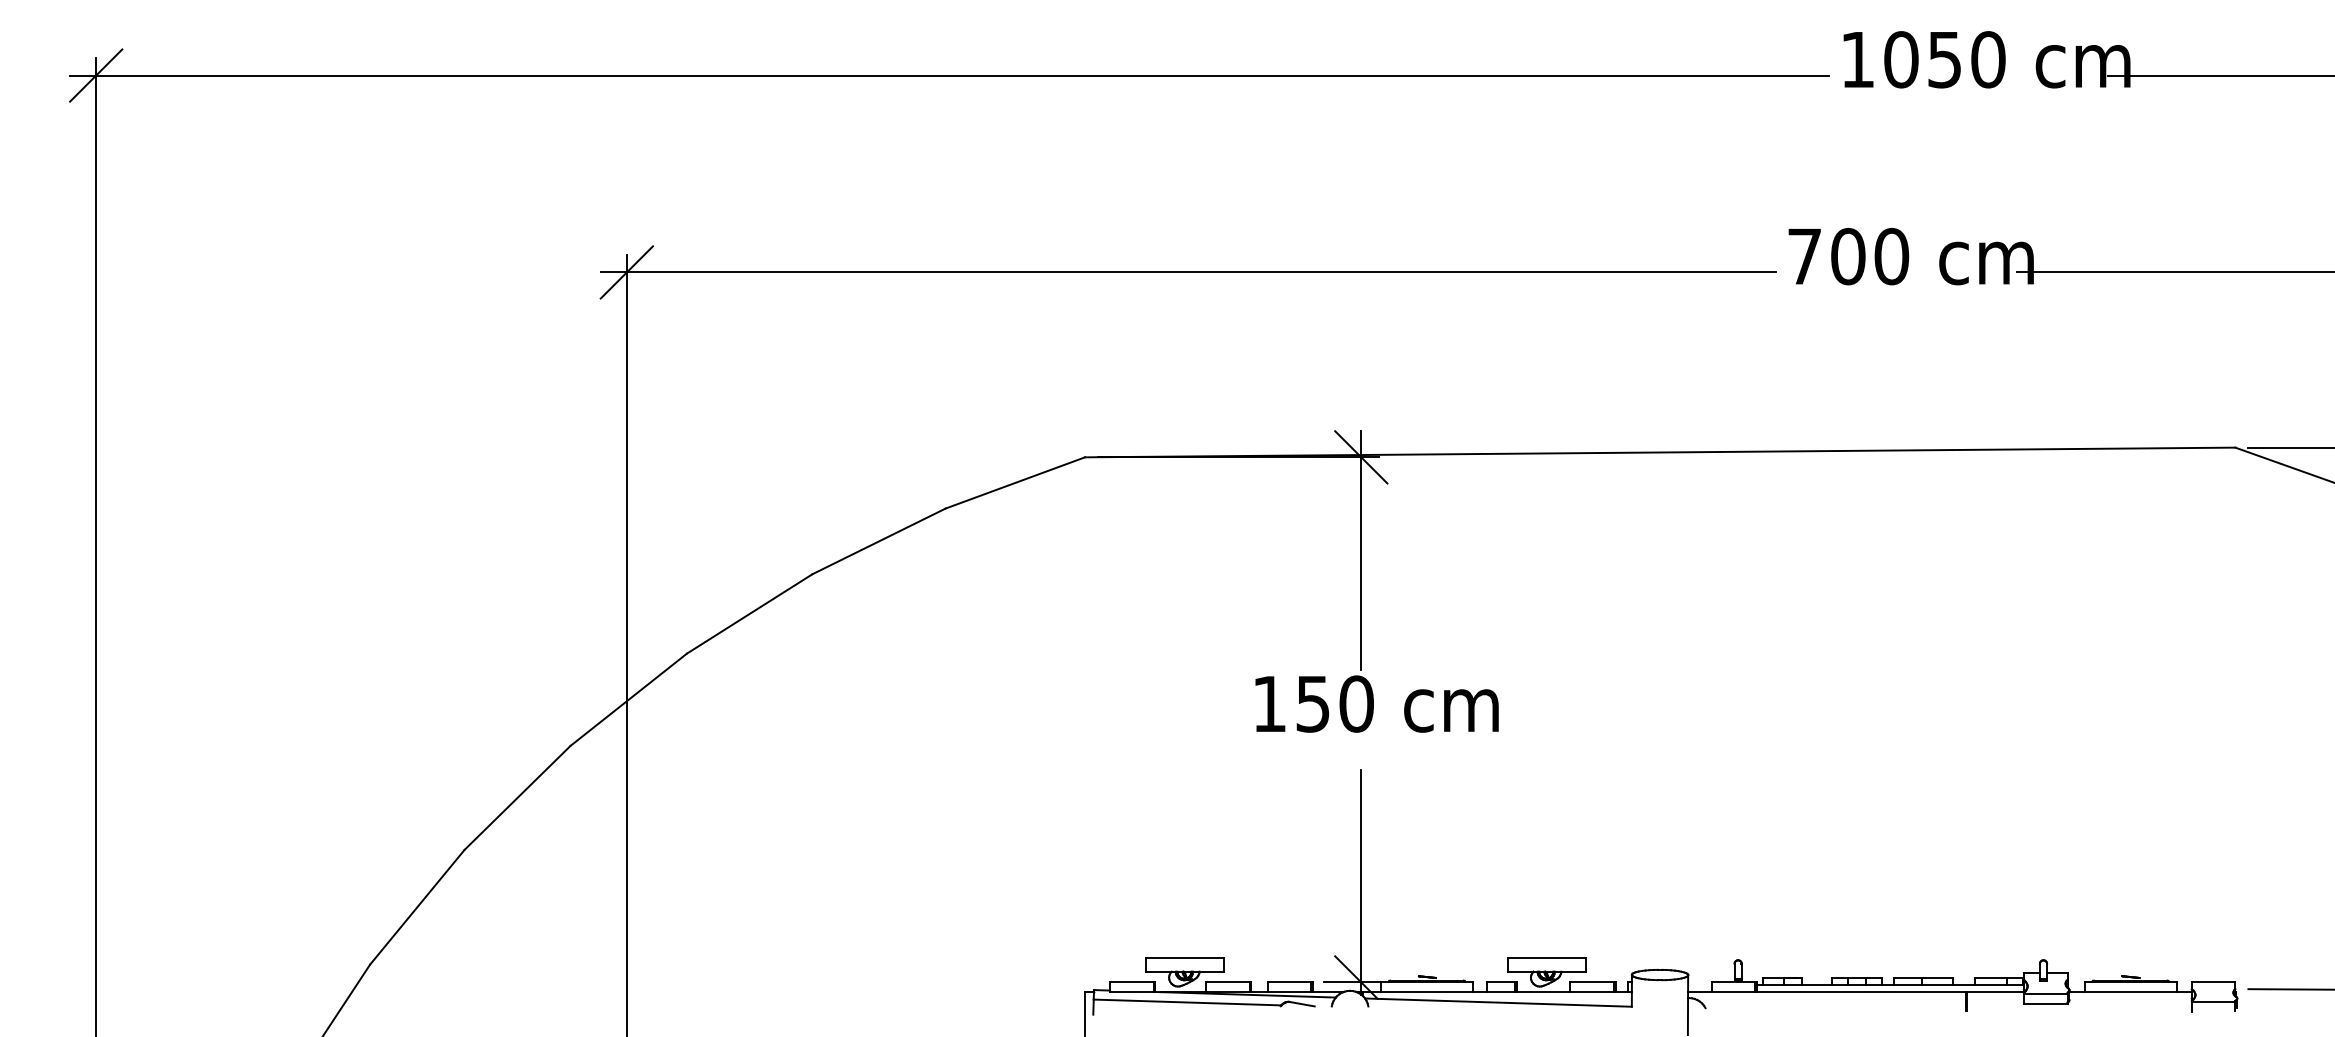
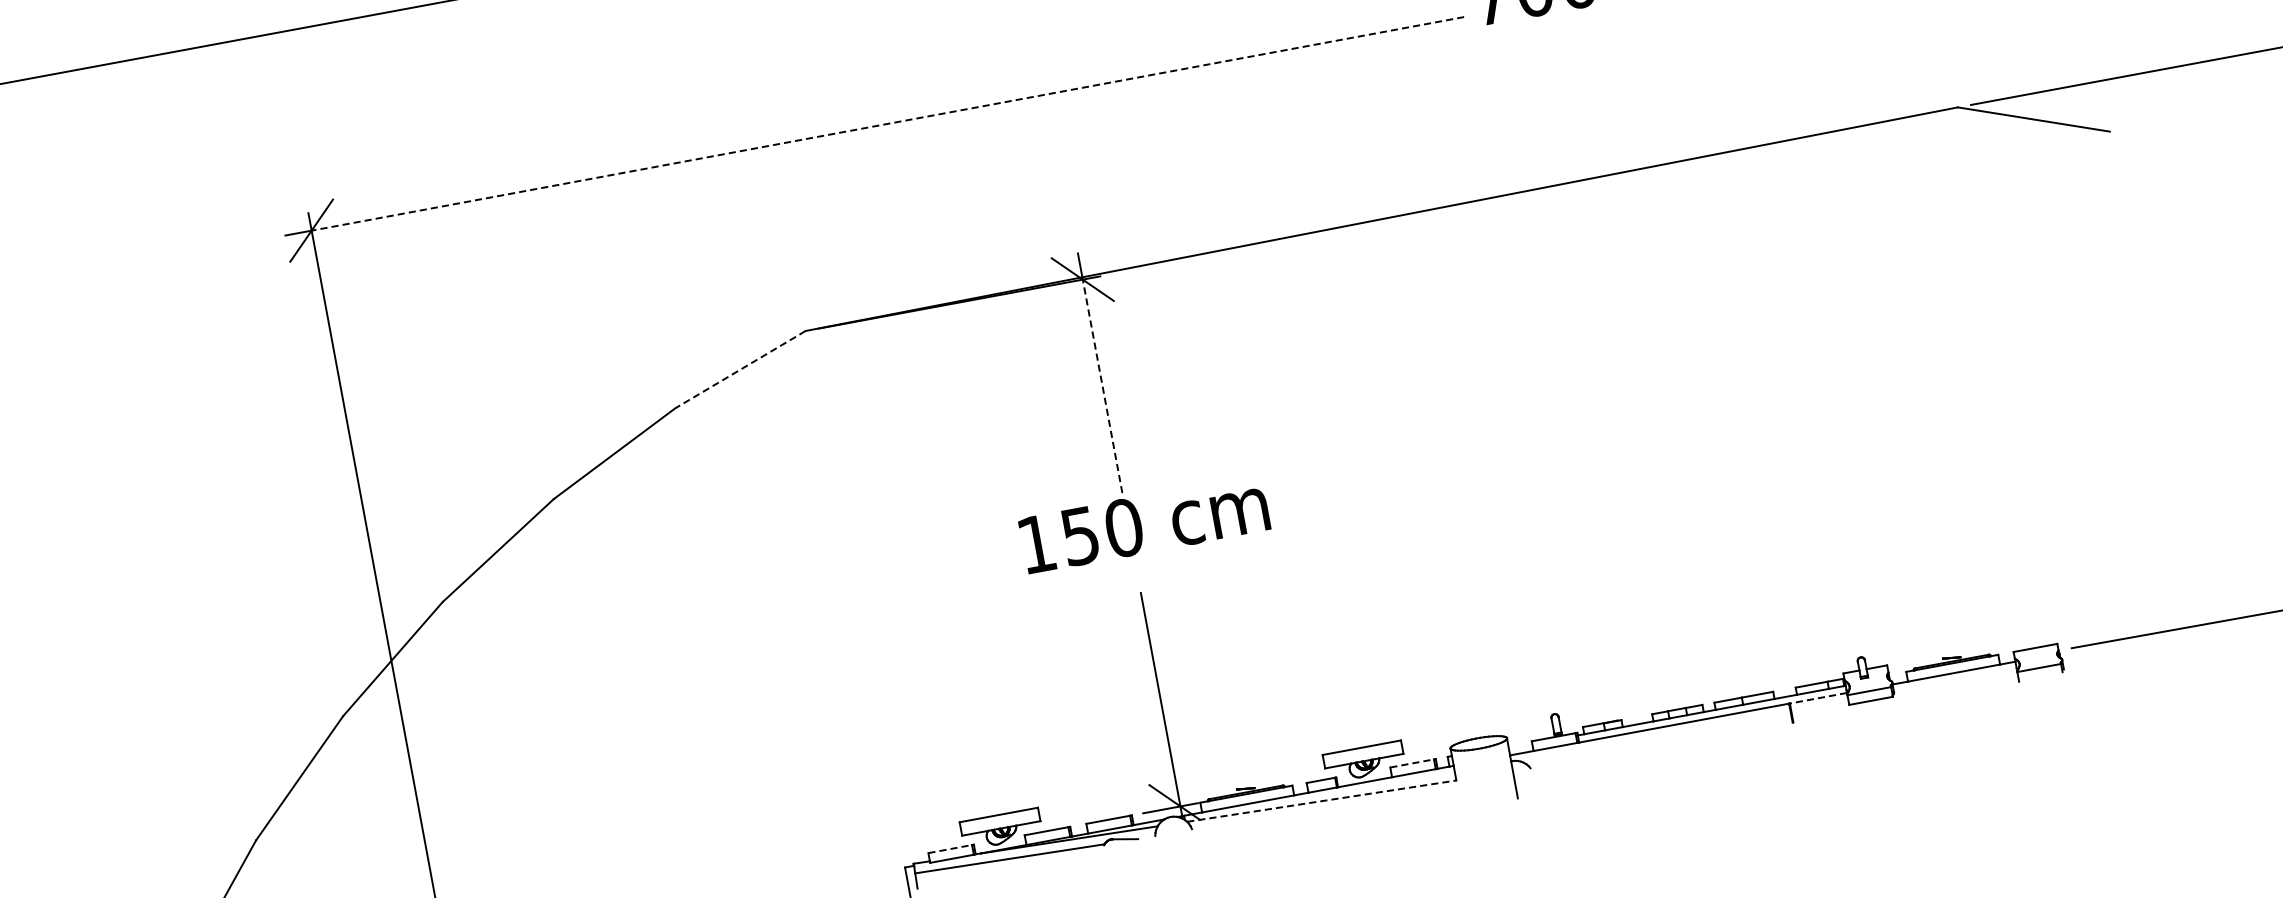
line: (1200, 272) -> (887, 124), solid -> dashed
line: (1014, 483) -> (739, 370), solid -> dashed
line: (1361, 563) -> (1102, 386), solid -> dashed
line: (1131, 982) -> (949, 849), solid -> dashed
line: (1592, 982) -> (1412, 763), solid -> dashed
line: (1994, 992) -> (1817, 698), solid -> dashed
line: (1498, 1002) -> (1321, 801), solid -> dashed

